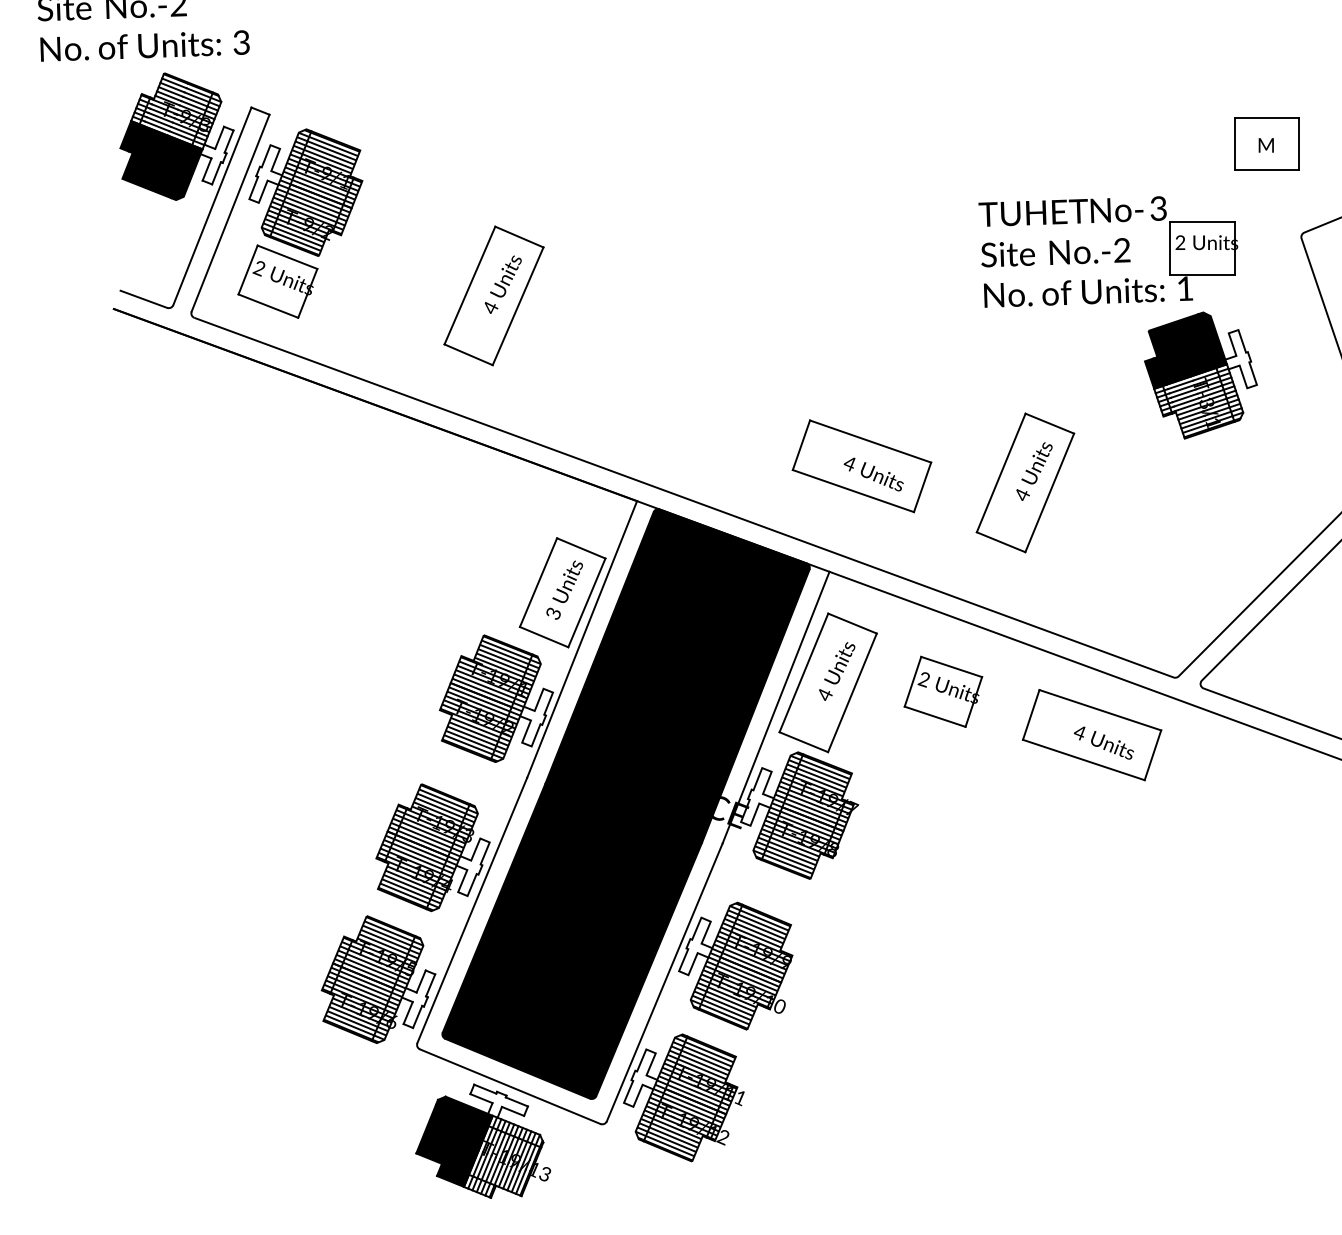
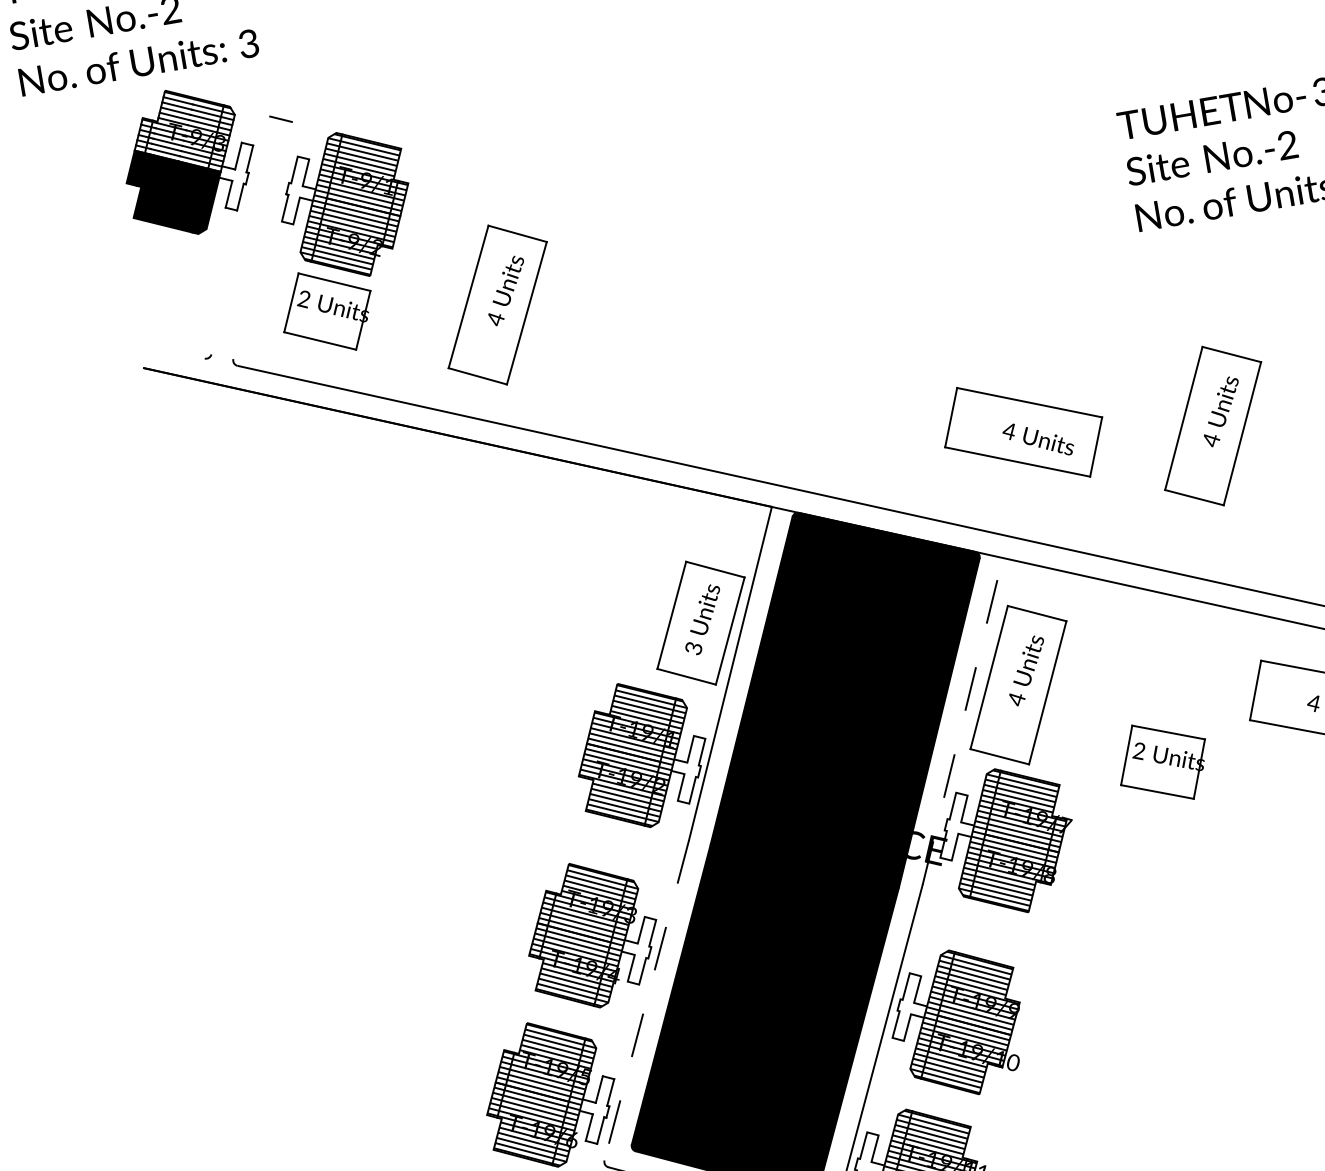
line: (212, 206) -> (240, 235), removed
line: (230, 212) -> (262, 239), removed
part: (493, 295) -> (497, 304), moved
line: (143, 298) -> (176, 351), removed
part: (943, 691) -> (1163, 761), moved
line: (776, 707) -> (963, 721), solid -> dashed
line: (472, 910) -> (646, 1000), solid -> dashed

